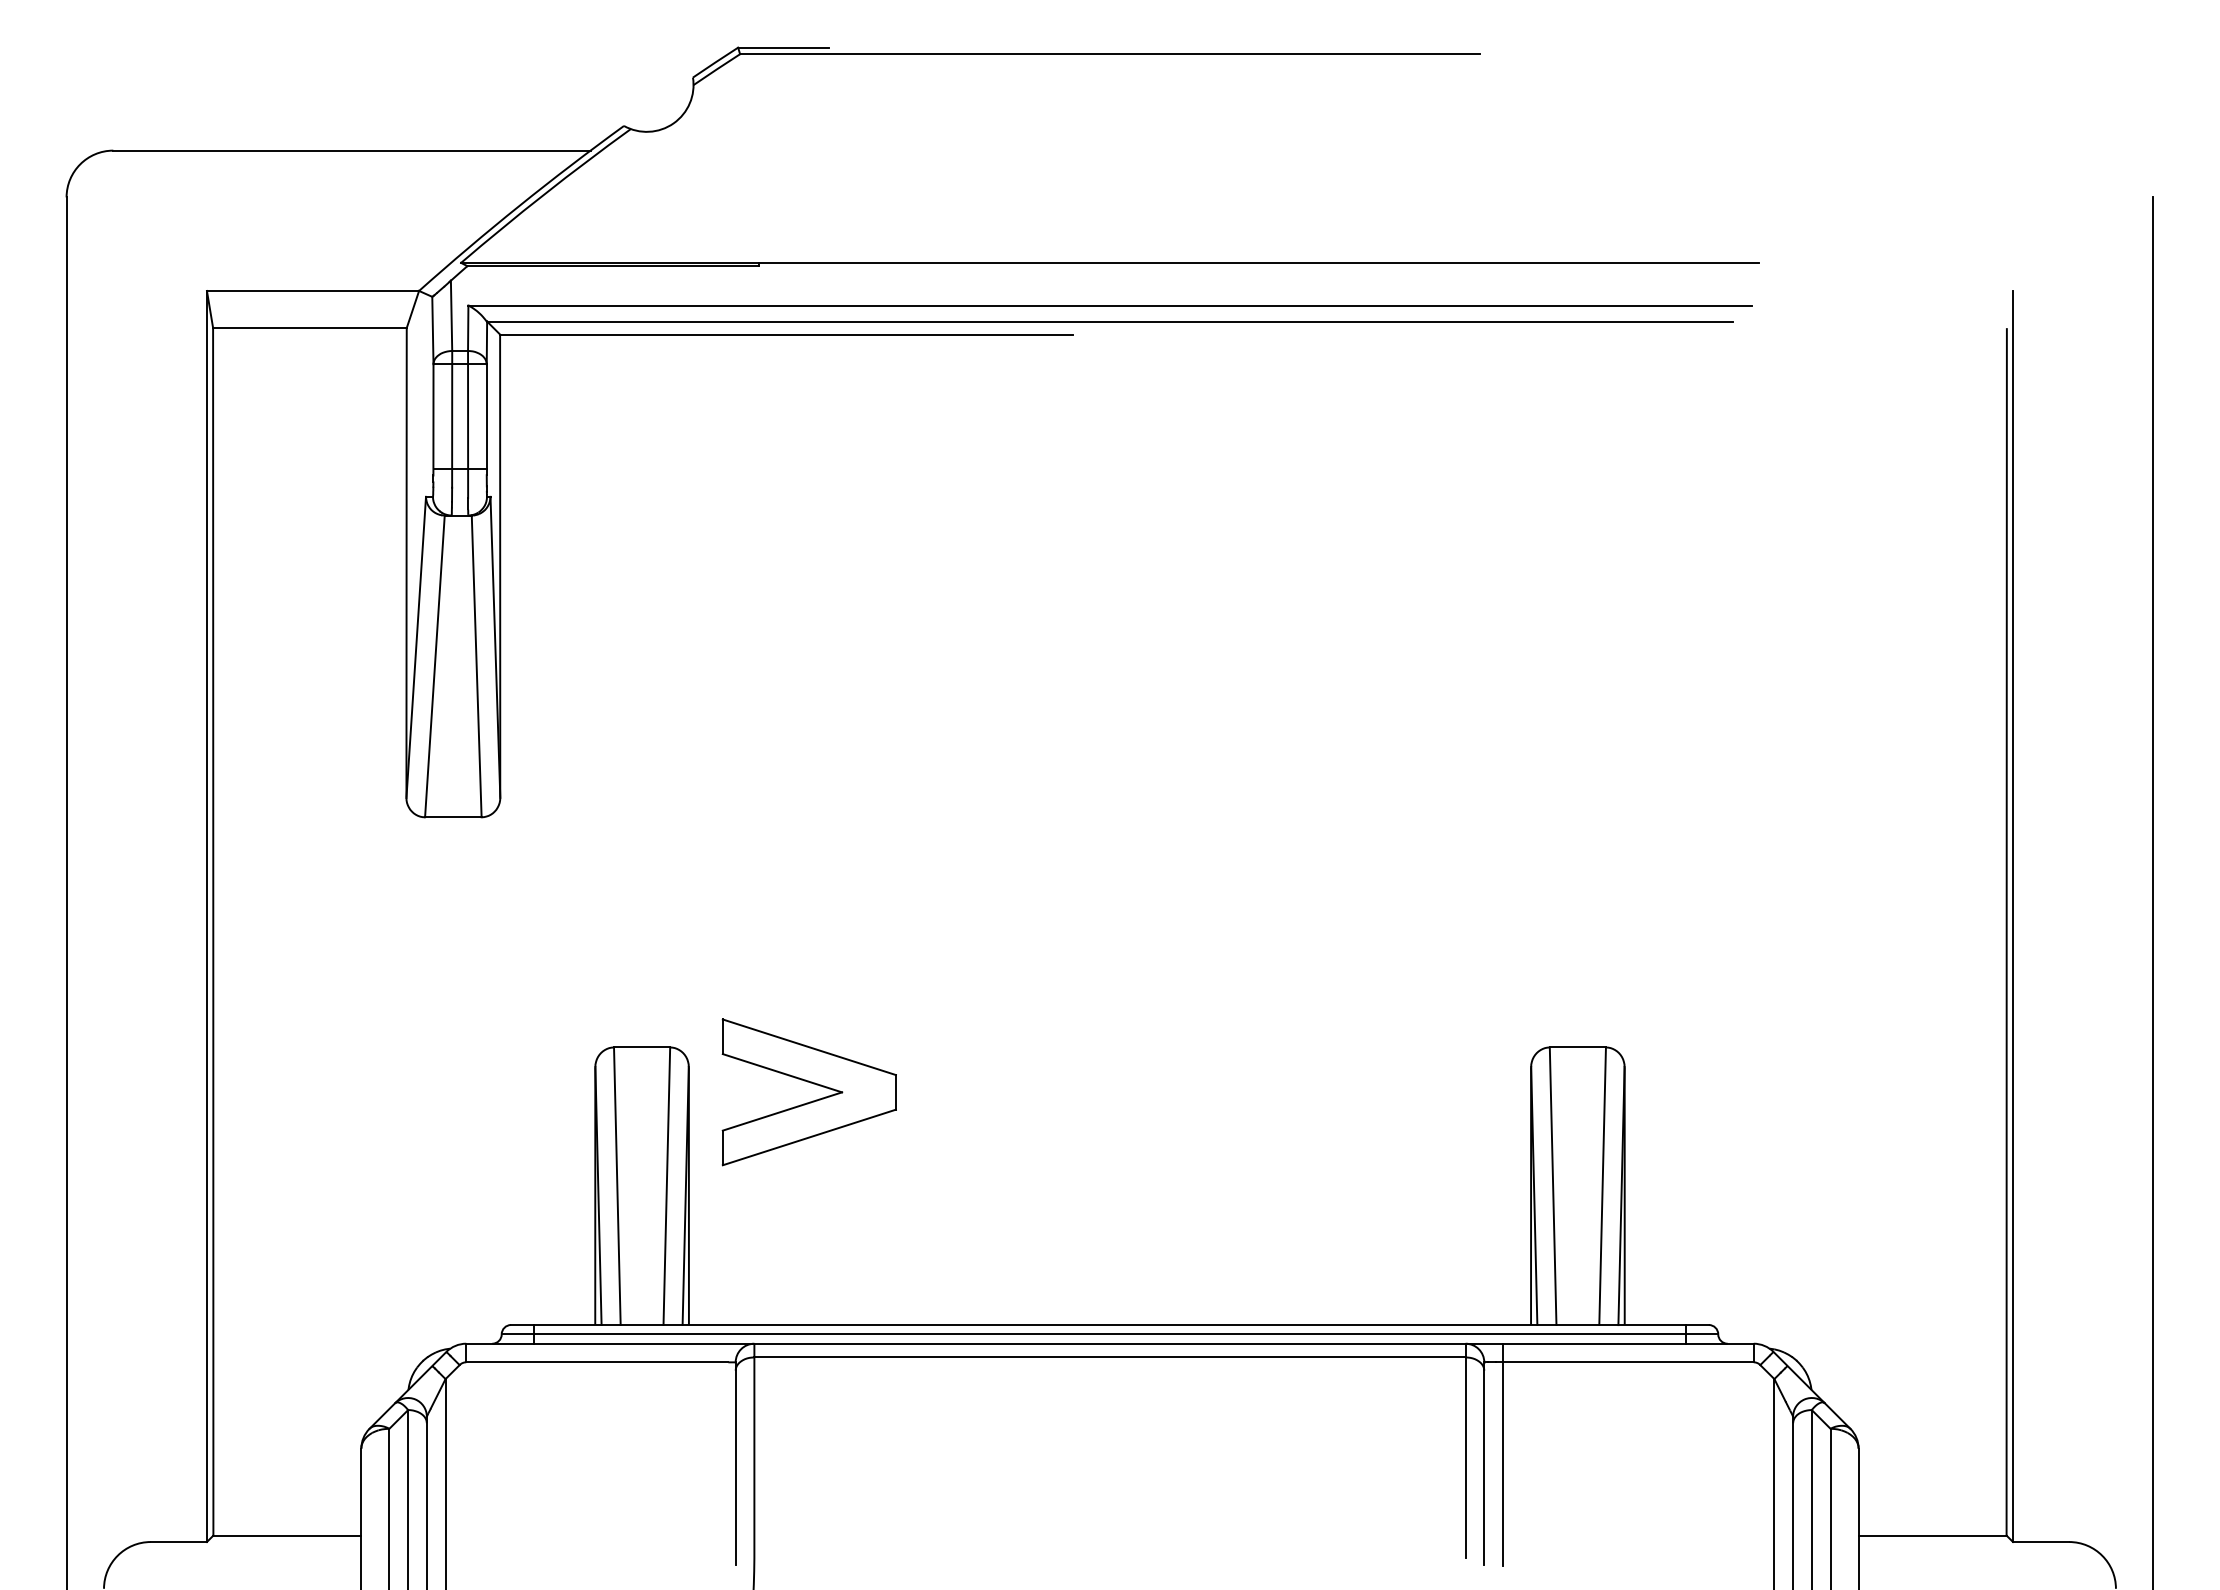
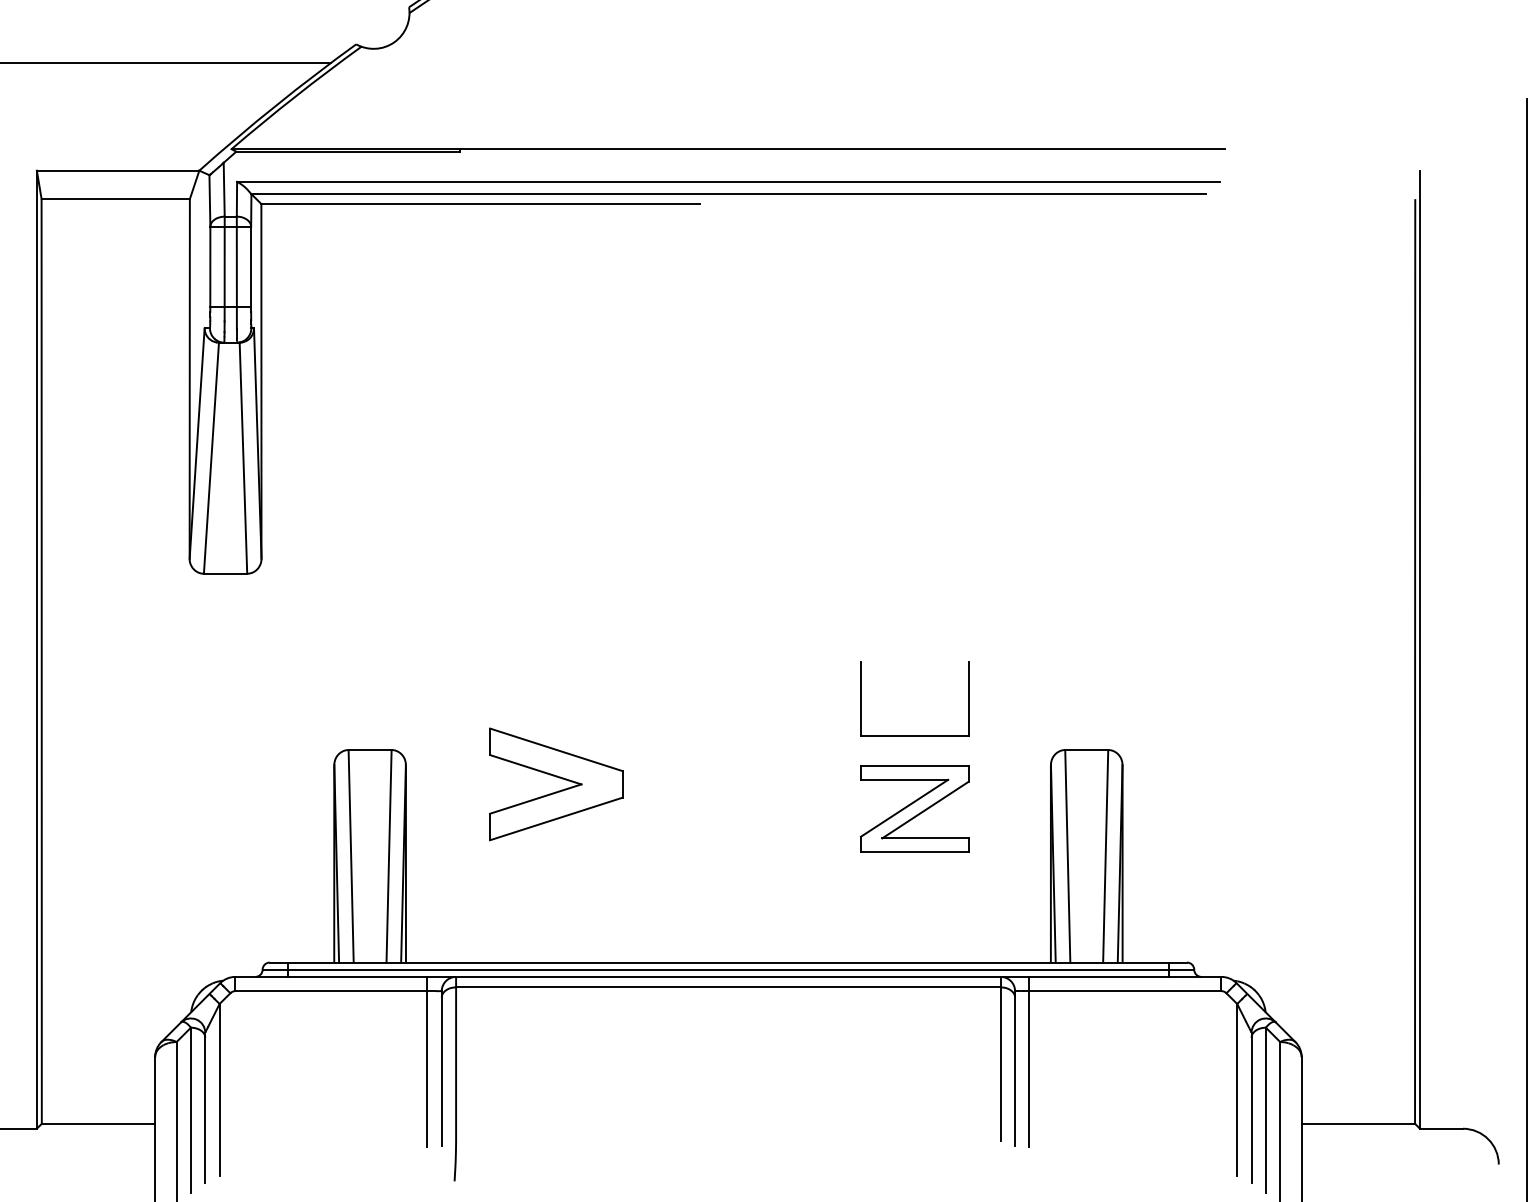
part: (1352, 1029) -> (914, 736), added
part: (812, 1100) -> (558, 790), moved
part: (1353, 1124) -> (914, 809), added
line: (716, 1454) -> (427, 1061), added

